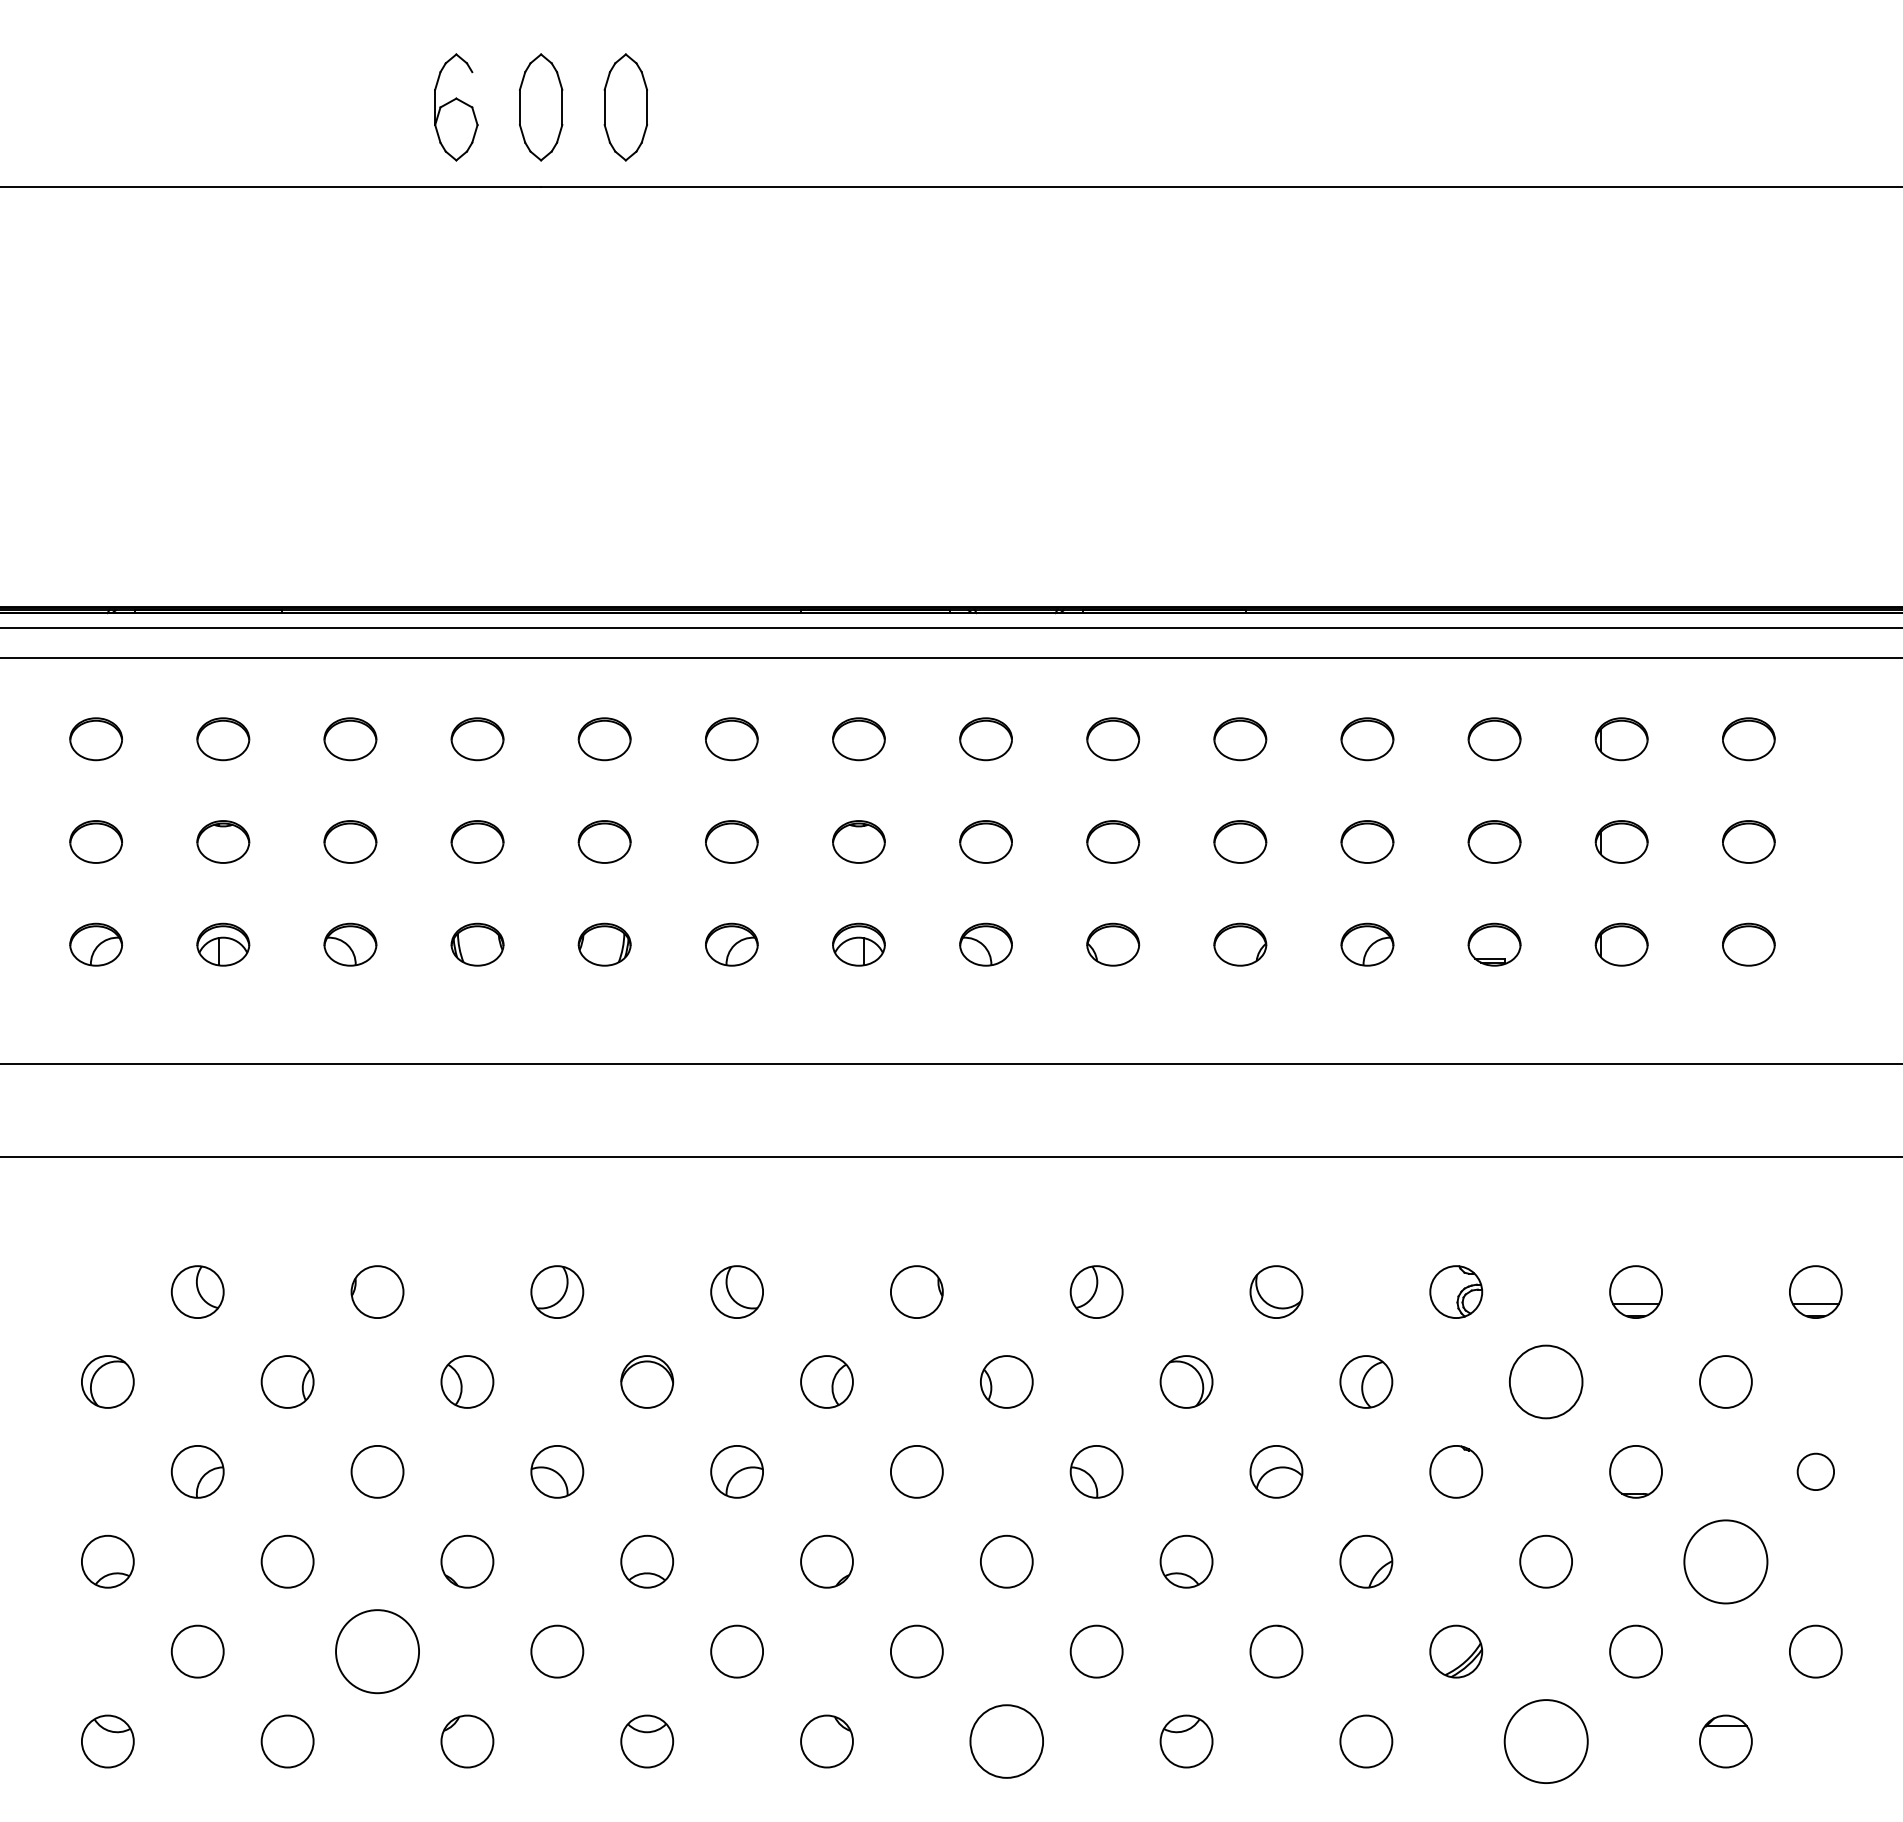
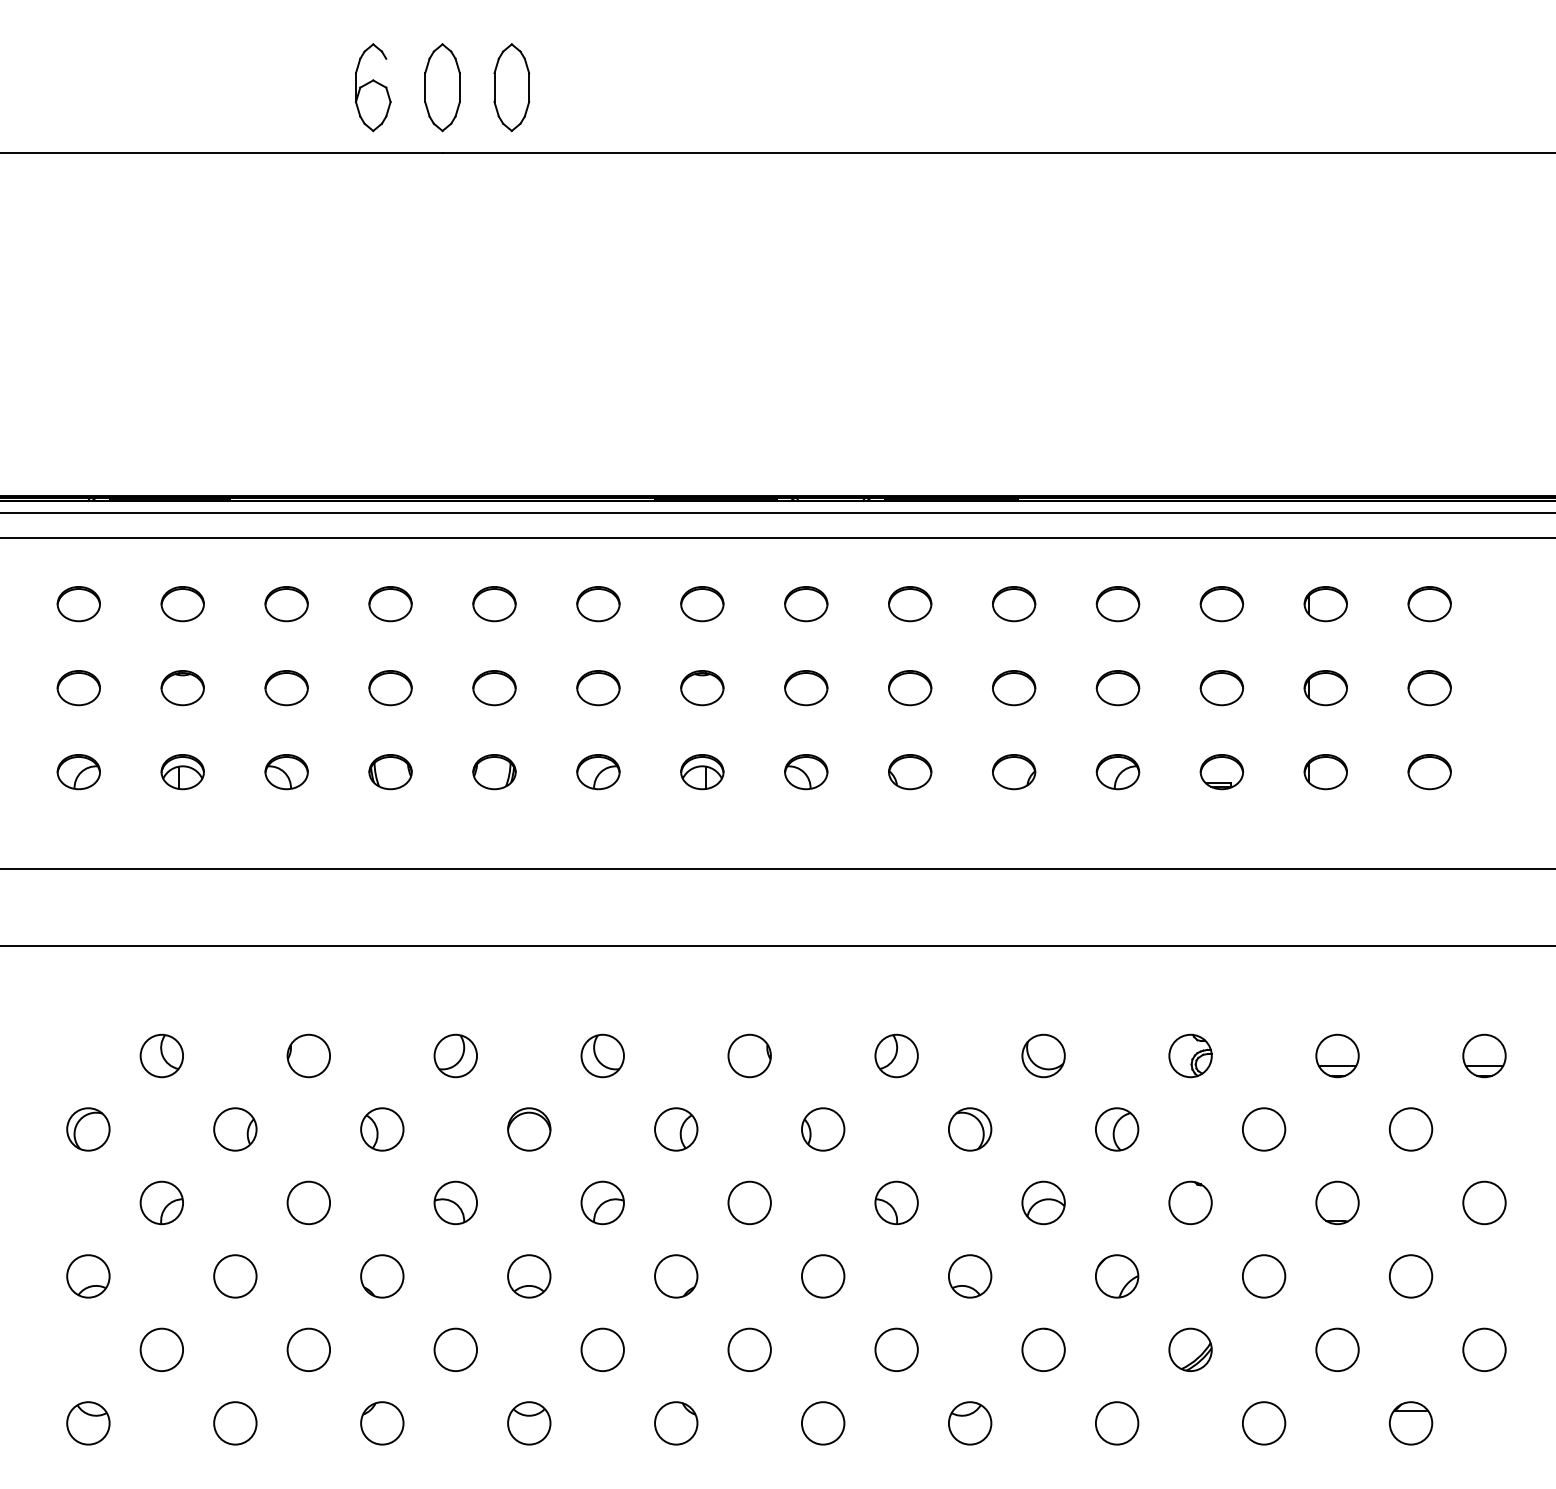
circle: (1546, 1381) -> (1264, 1129), size x0.71
circle: (1815, 1471) -> (1484, 1202), size x1.43
circle: (1725, 1561) -> (1410, 1276), size x0.62
circle: (377, 1651) -> (308, 1349), size x0.62
circle: (1006, 1741) -> (822, 1423), size x0.71
circle: (1545, 1741) -> (1263, 1423), size x0.62

